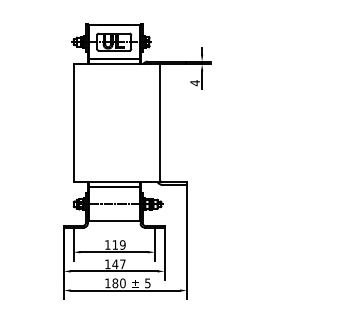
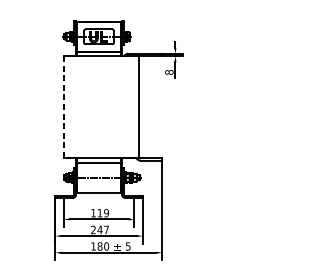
text: (194, 83) -> (168, 72), 4 -> 8
line: (74, 123) -> (64, 107), solid -> dashed
text: (107, 263) -> (93, 229), 147 -> 247

